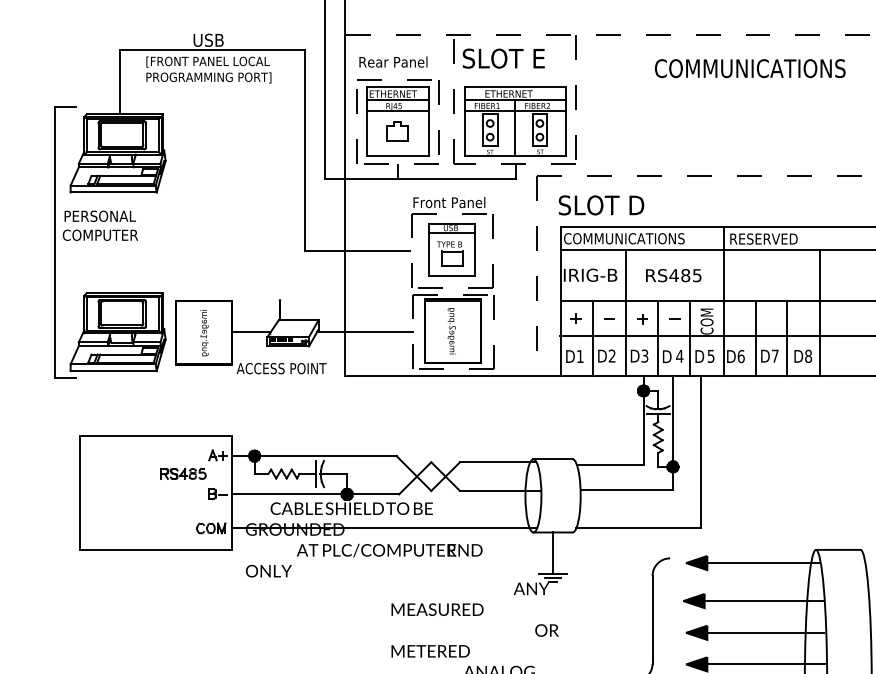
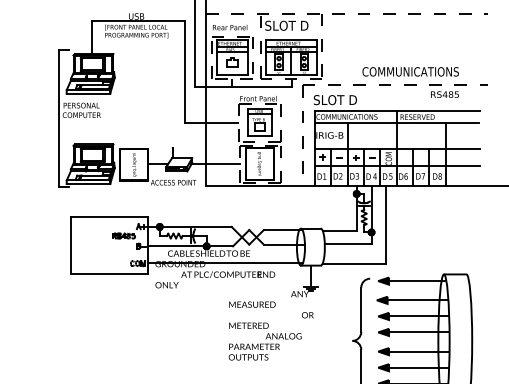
text: (542, 58) -> (305, 25), SLOT E -> SLOT D
text: (749, 67) -> (410, 71), moved
text: (672, 275) -> (444, 94), moved

